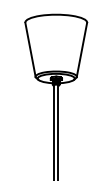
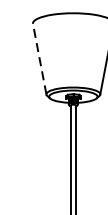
line: (30, 49) -> (39, 58), solid -> dashed

